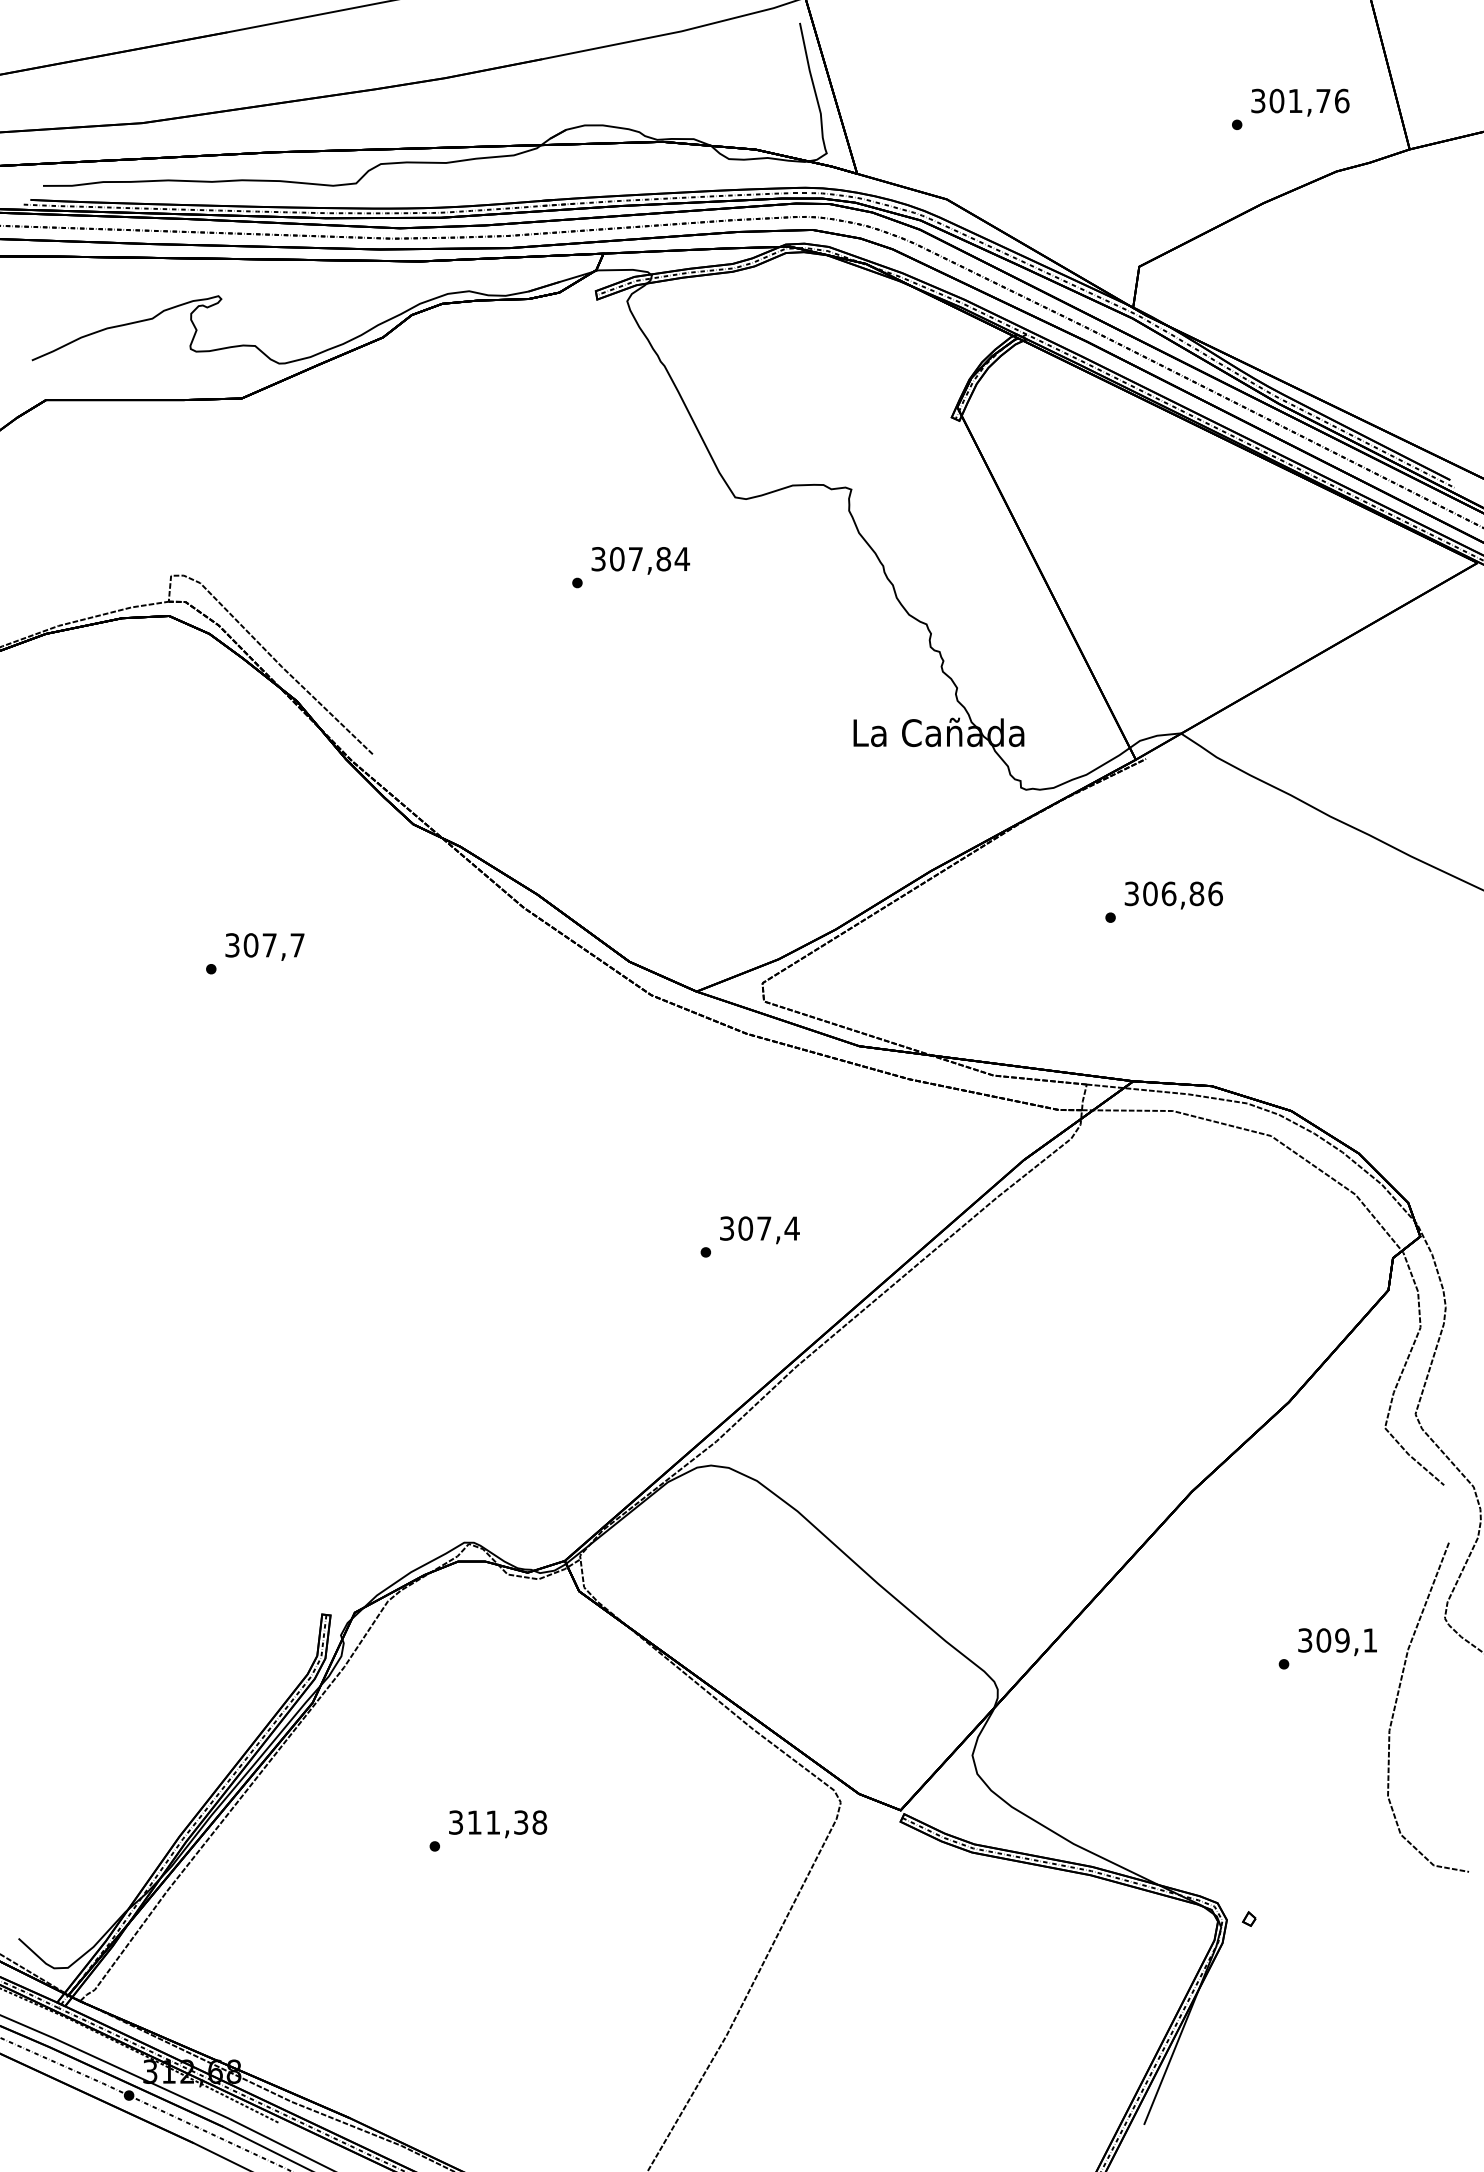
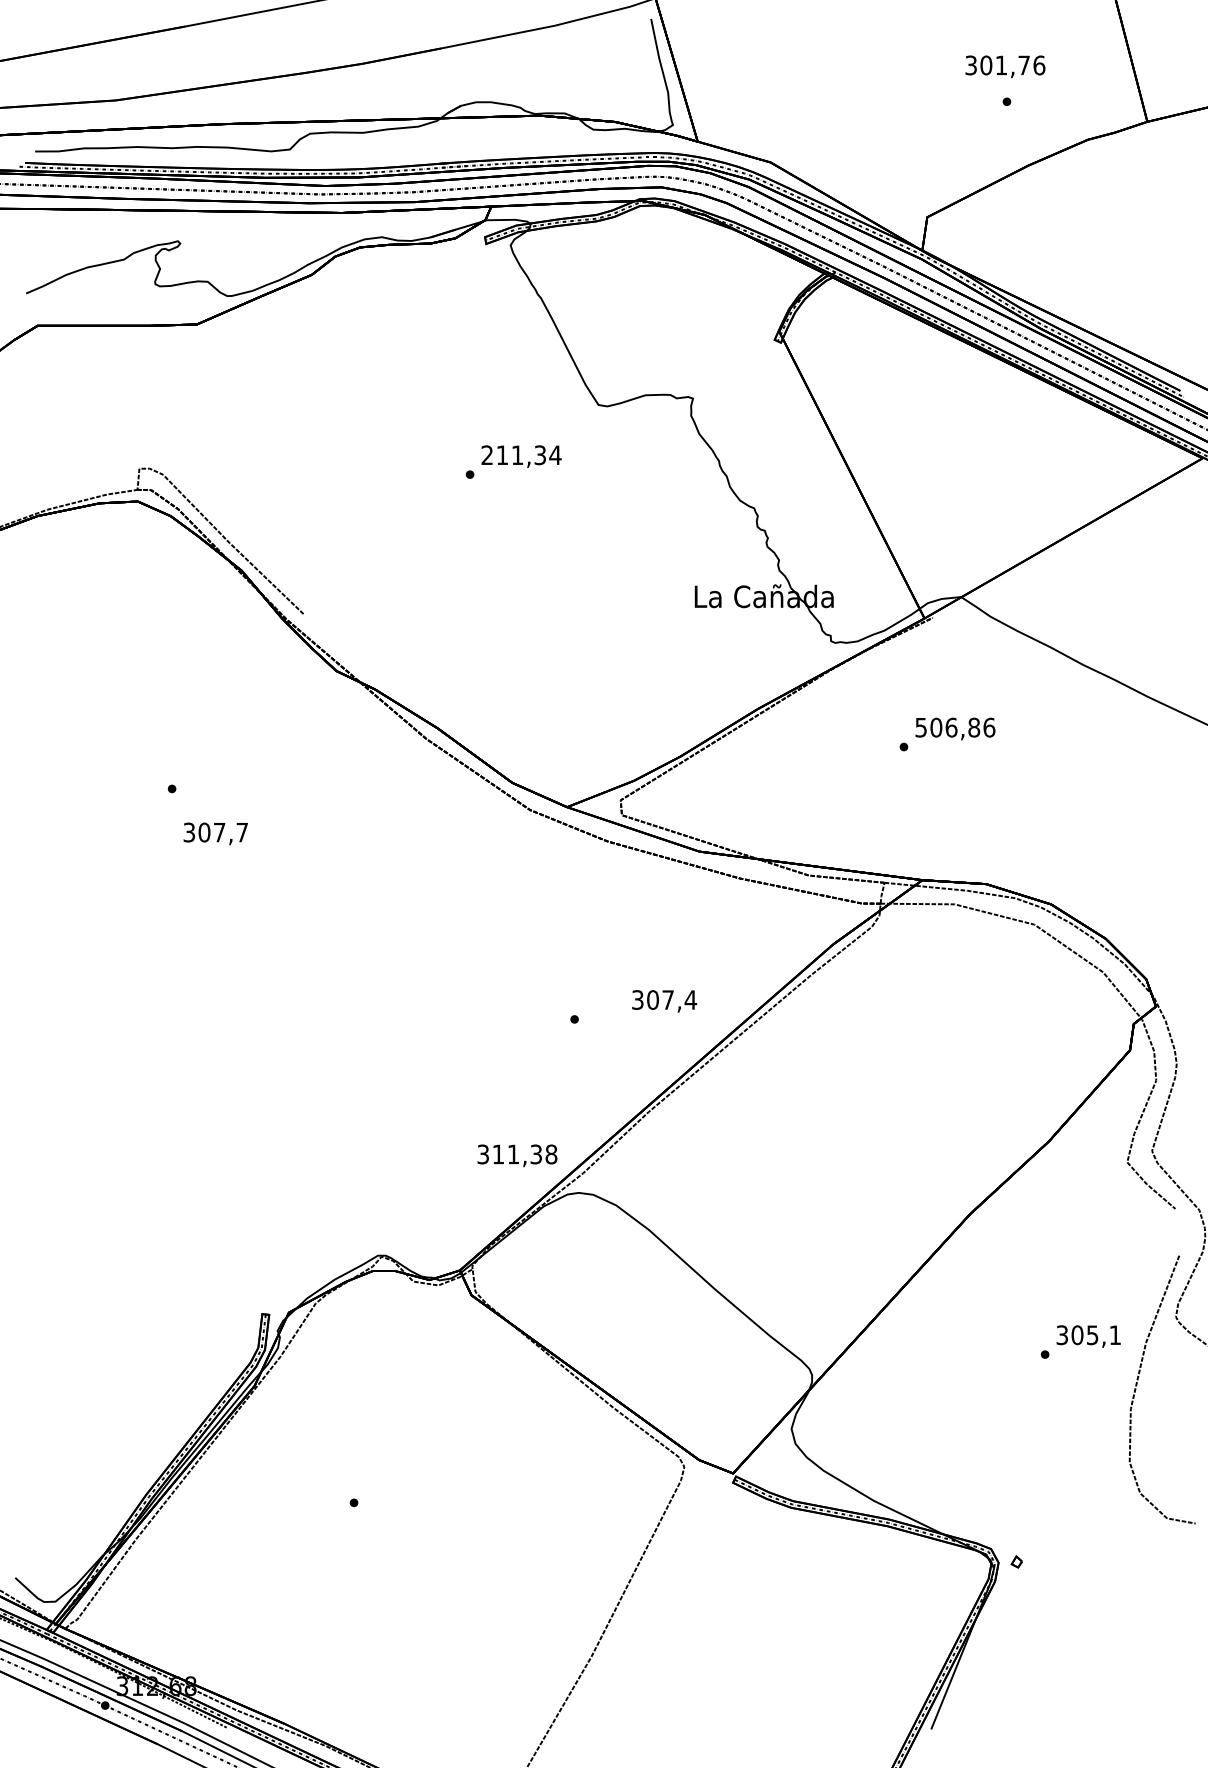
text: (1300, 102) -> (1005, 66), moved
text: (630, 559) -> (513, 455), 307,84 -> 211,34
text: (1132, 892) -> (921, 726), 306,86 -> 506,86
text: (264, 946) -> (215, 833), moved
text: (759, 1230) -> (664, 1001), moved
text: (1342, 1639) -> (1092, 1334), 309,1 -> 305,1
text: (498, 1823) -> (517, 1155), moved

